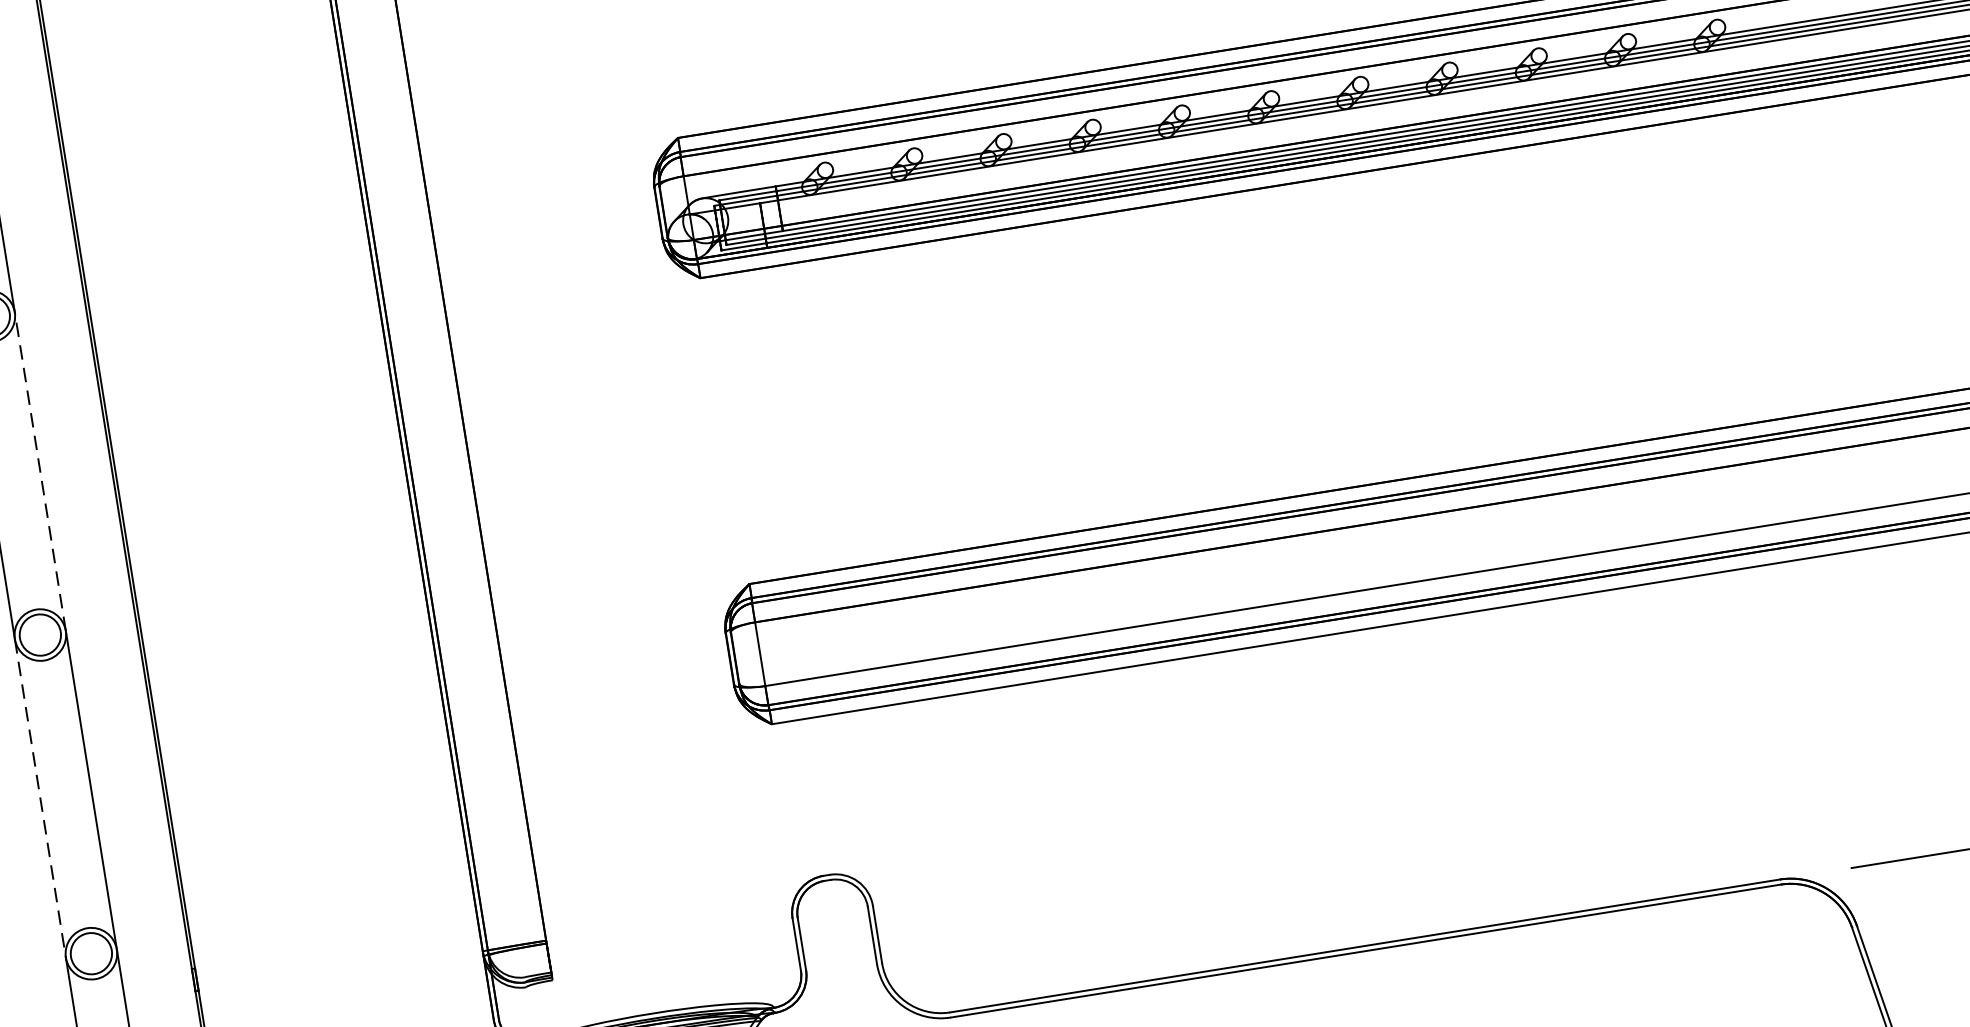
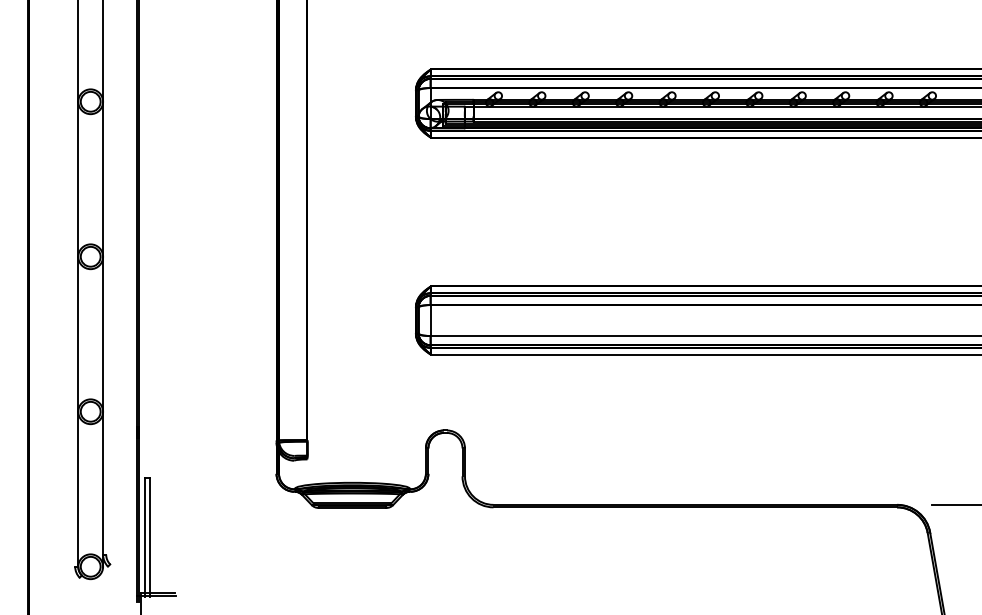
line: (40, 469) -> (103, 178), dashed -> solid
line: (40, 798) -> (78, 334), dashed -> solid

